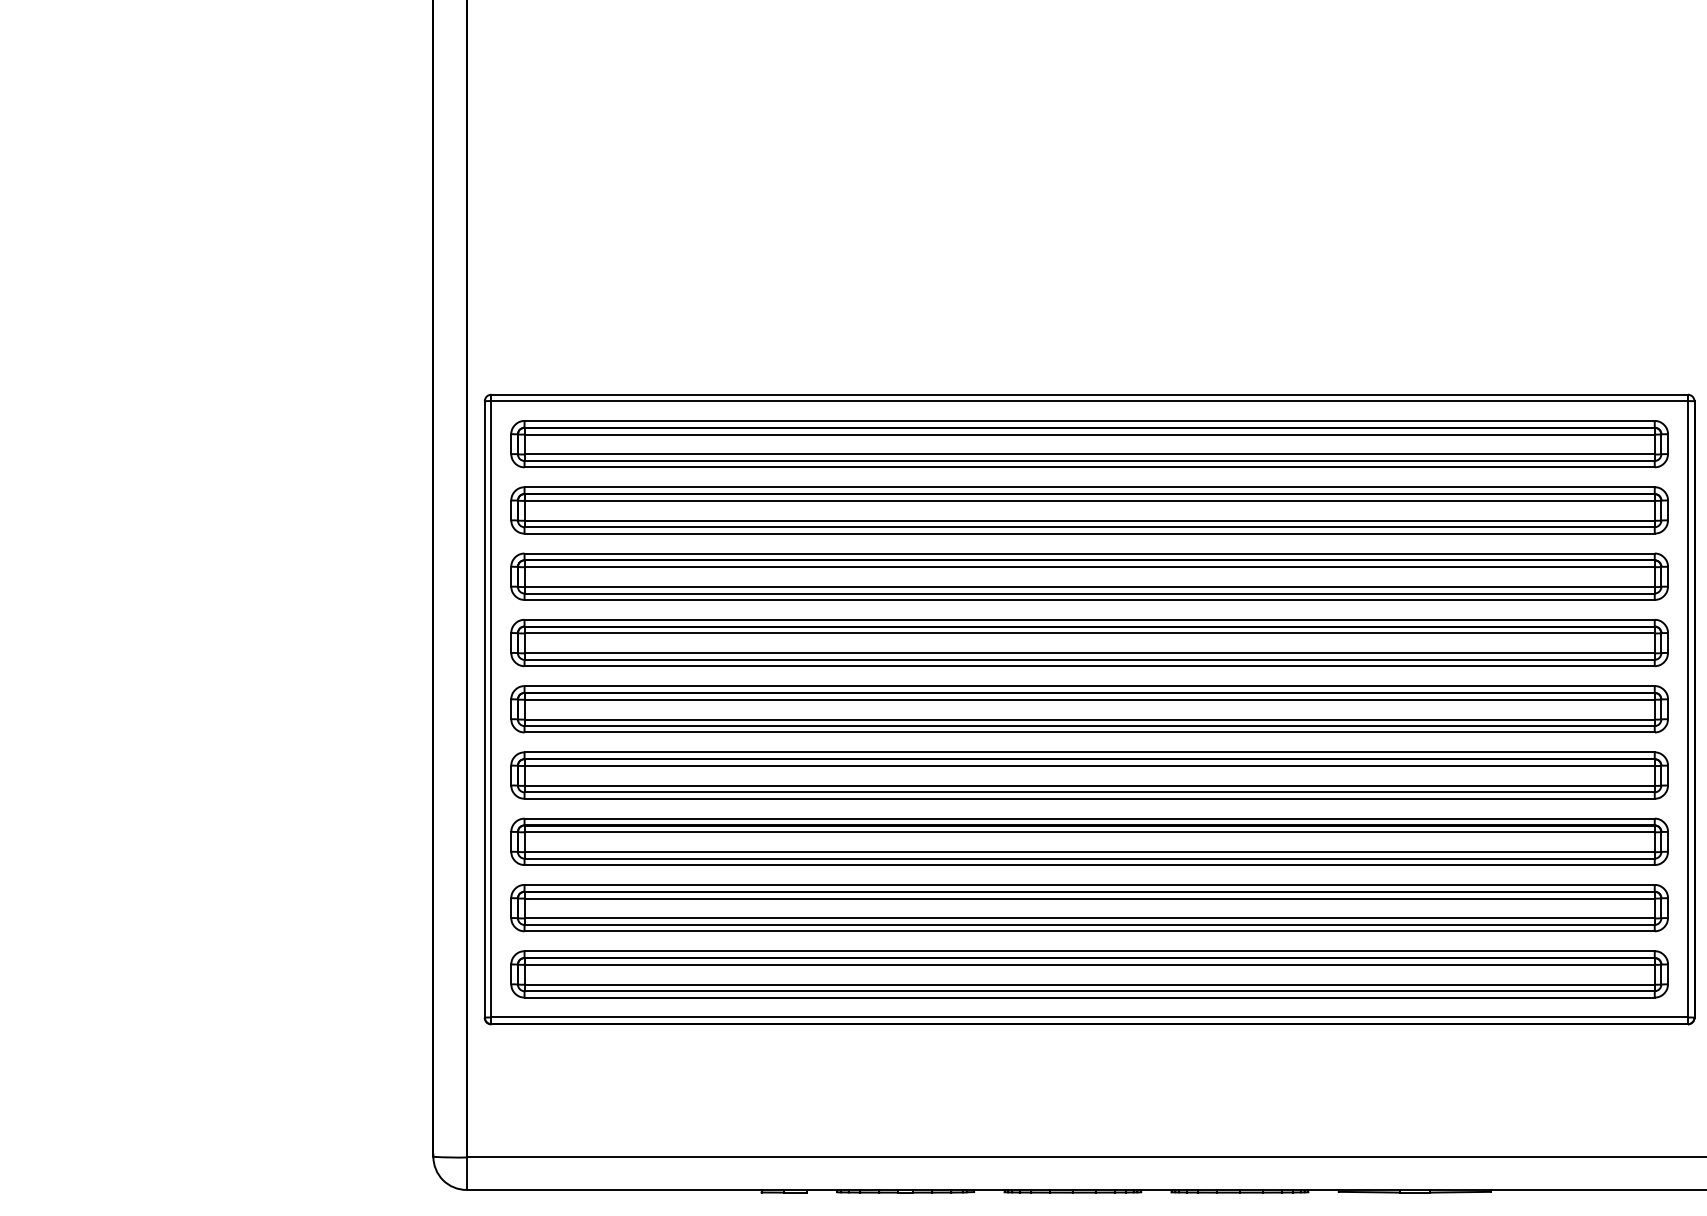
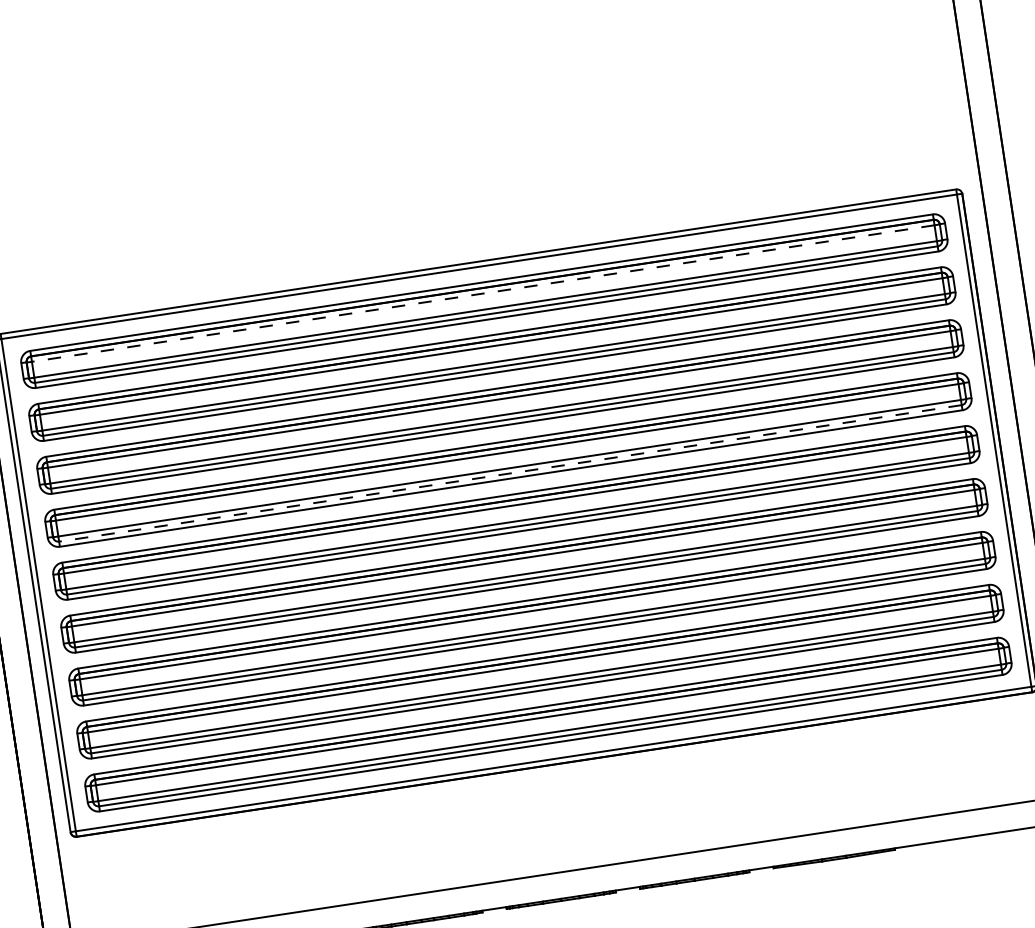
line: (1089, 434) -> (483, 293), solid -> dashed
line: (1089, 659) -> (510, 473), solid -> dashed

